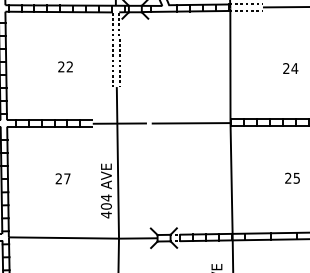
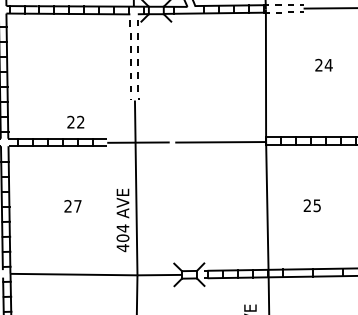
text: (65, 66) -> (75, 121), moved
text: (290, 68) -> (323, 65), moved
text: (292, 177) -> (312, 204), moved

